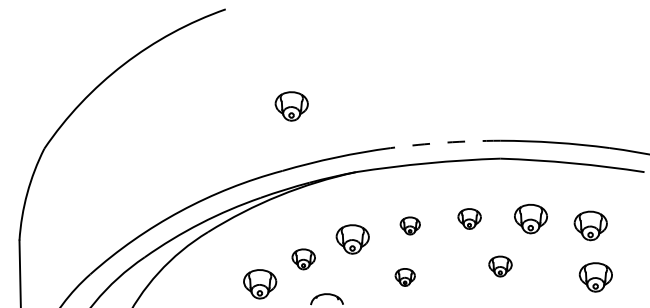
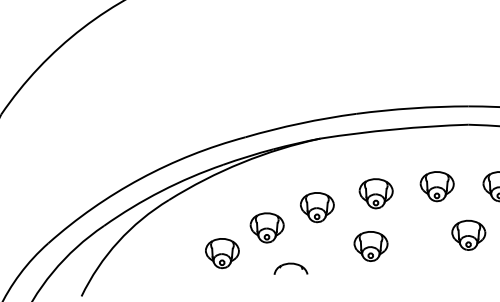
part: (291, 106) -> (254, 71), removed
arc: (445, 142) -> (412, 108), dashed -> solid
part: (469, 218) -> (437, 186), size x1.43
part: (410, 225) -> (376, 193), size x1.67
part: (303, 259) -> (266, 228), size x1.43
part: (500, 266) -> (468, 235), size x1.43
part: (405, 277) -> (371, 246), size x1.67

